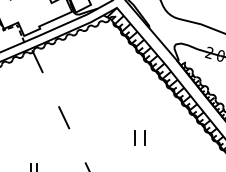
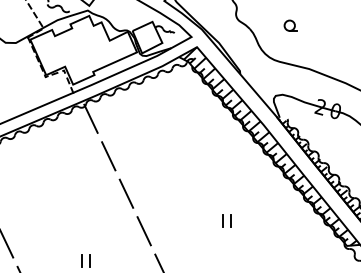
line: (50, 89) -> (108, 156), added
part: (139, 137) -> (226, 220), size x0.62
line: (76, 145) -> (143, 231), added

